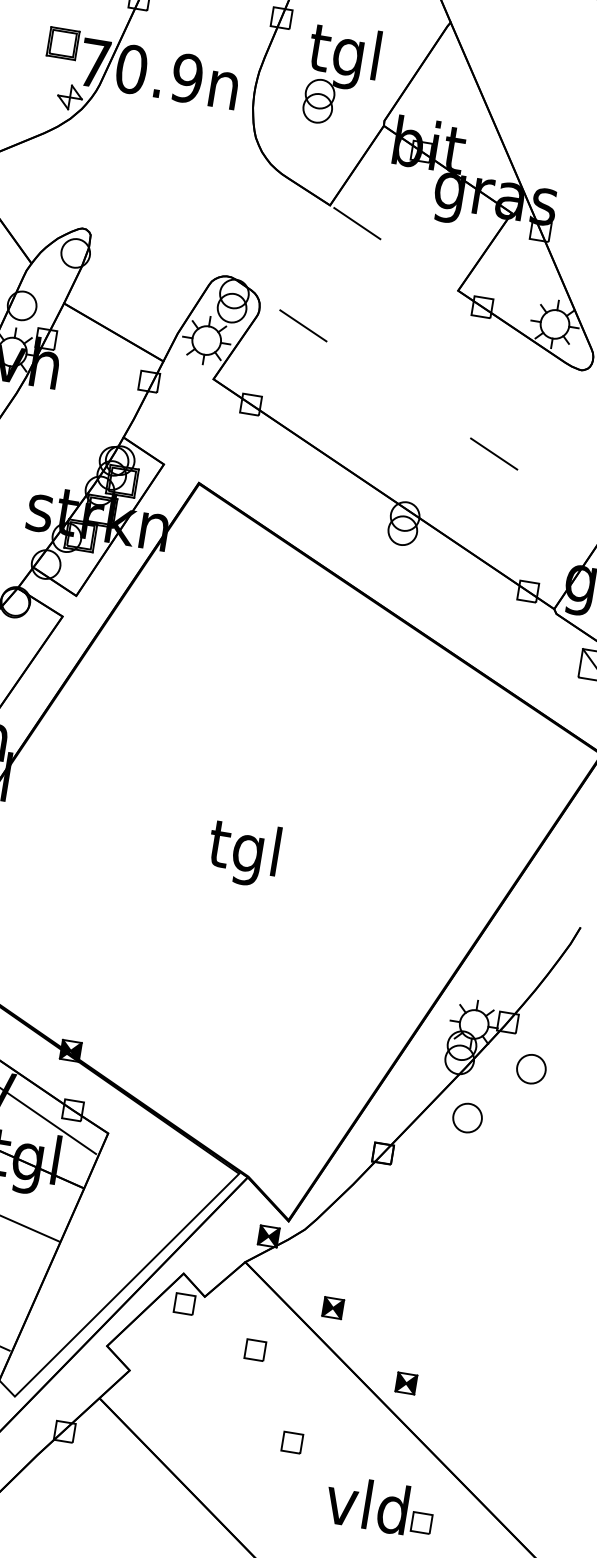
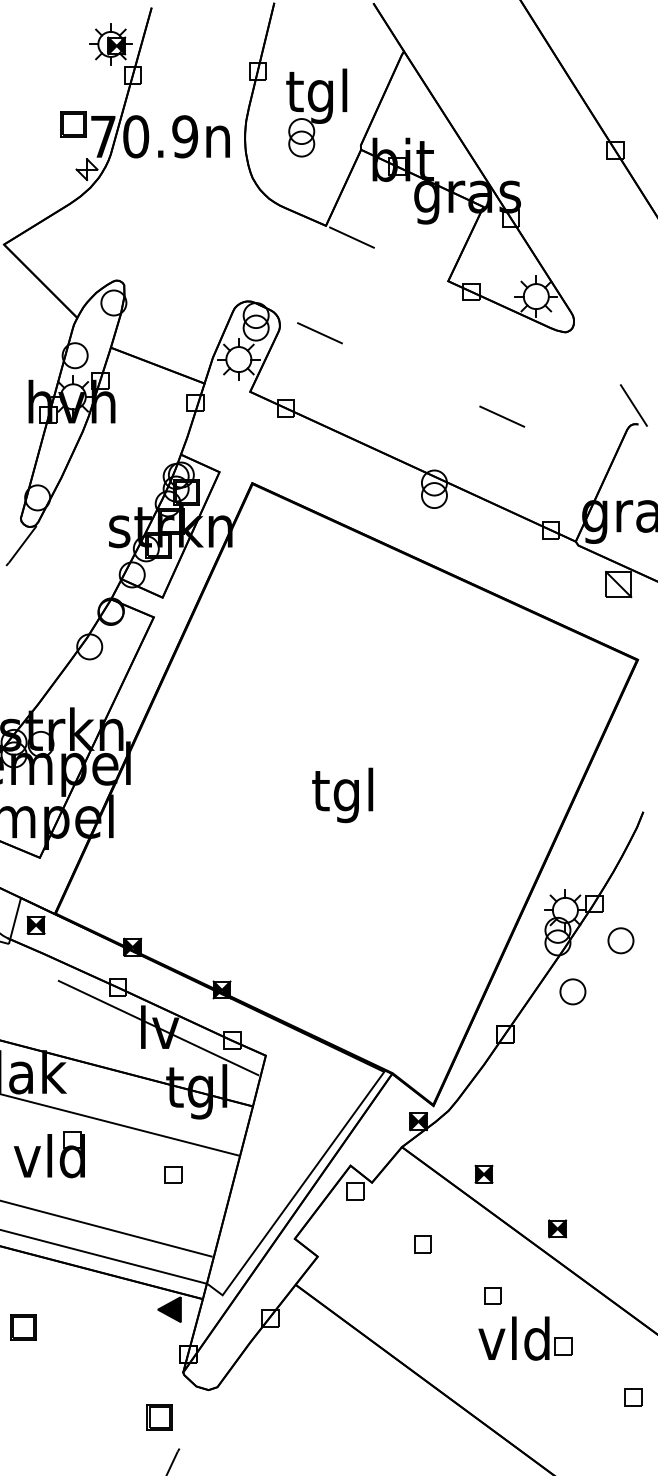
part: (254, 1350) -> (422, 1244), moved
part: (291, 1442) -> (492, 1295), moved
part: (380, 1506) -> (525, 1338), moved

